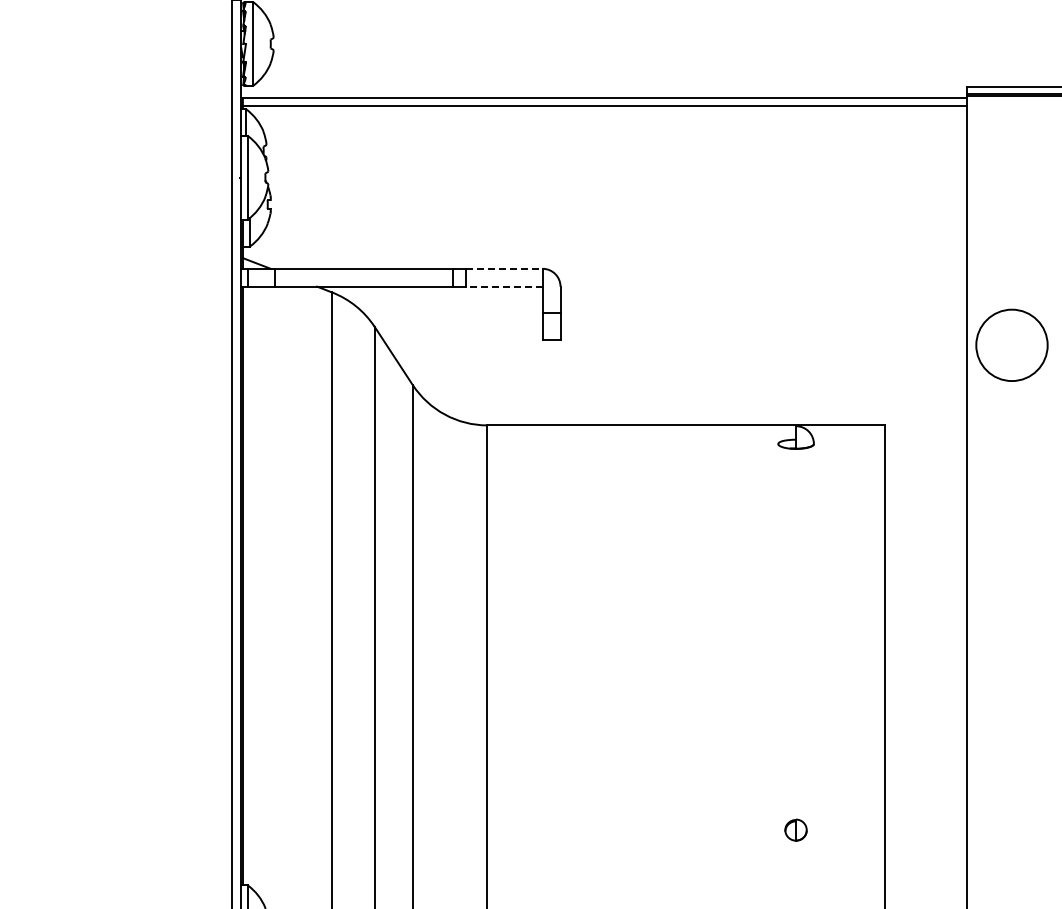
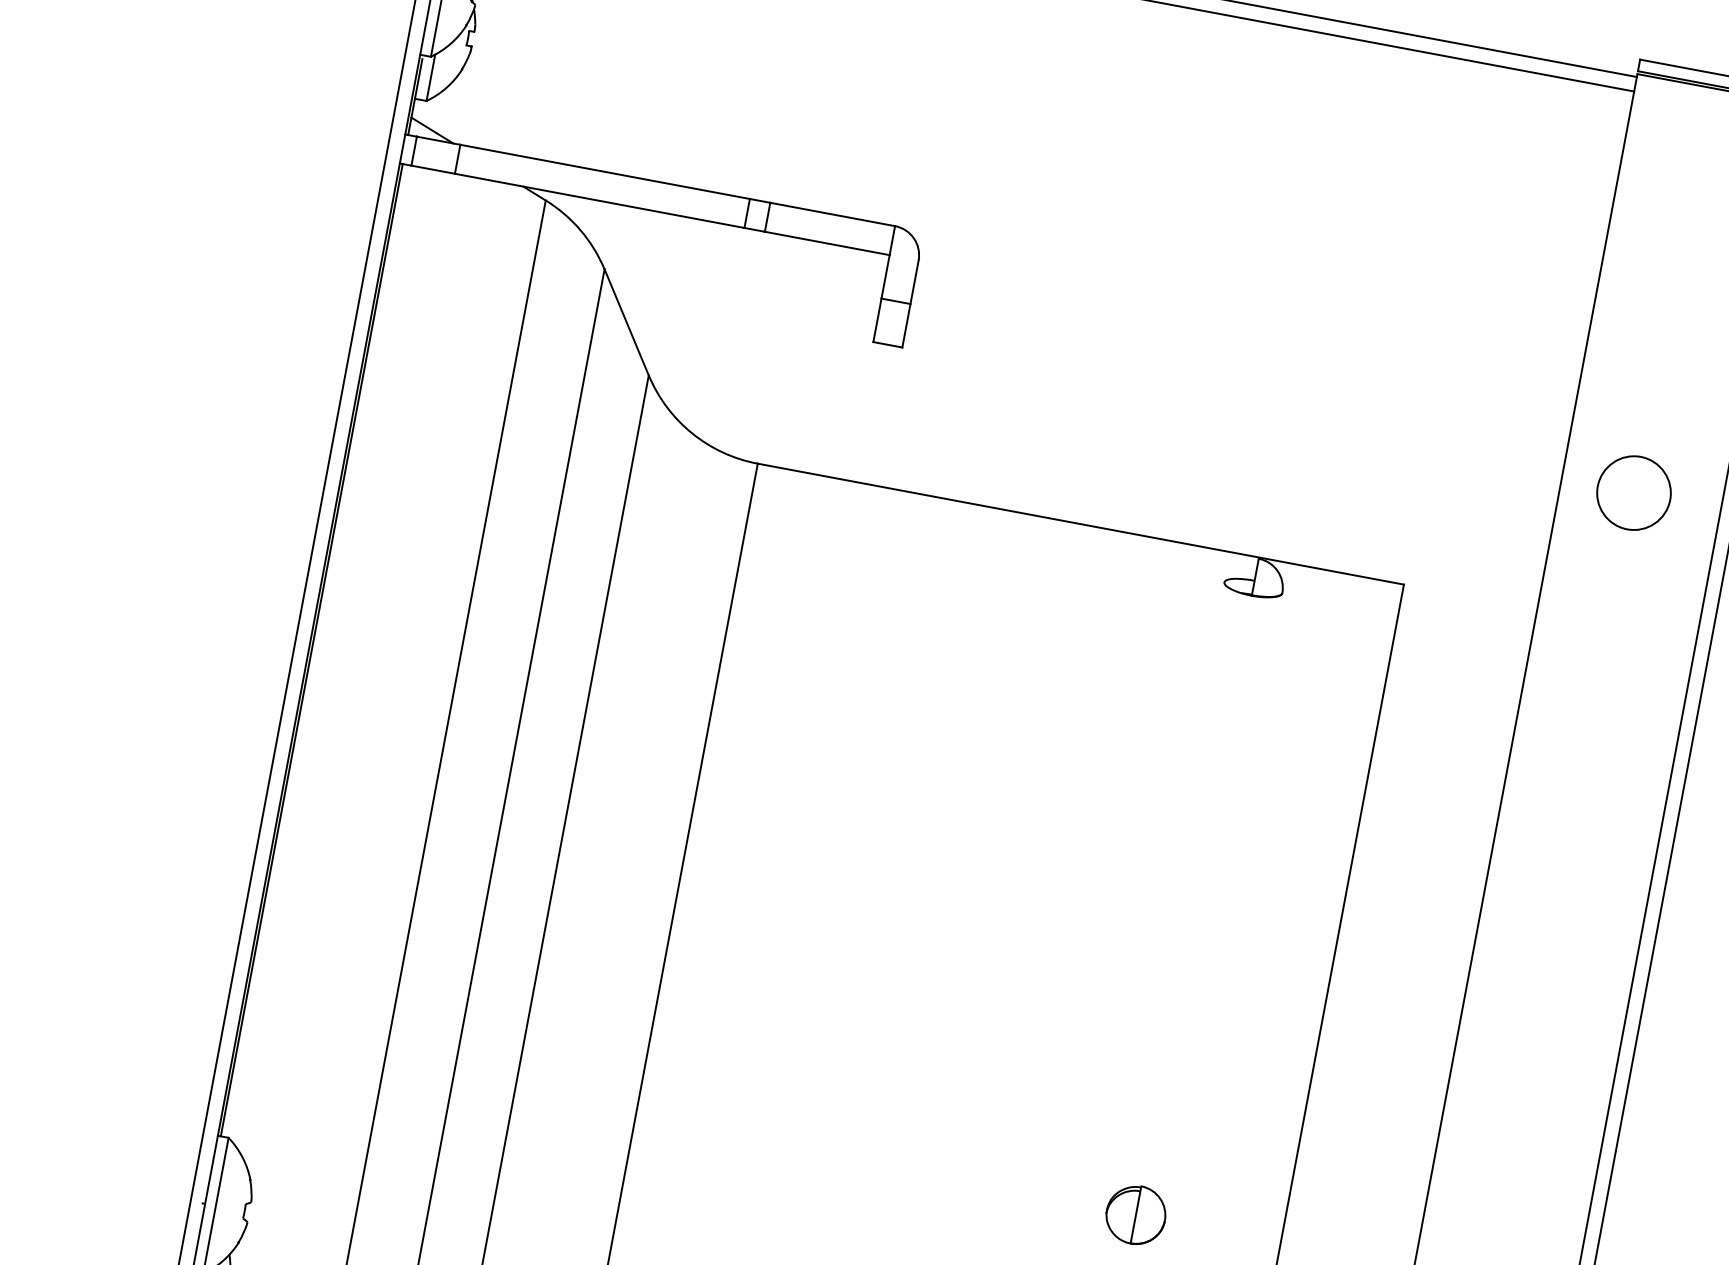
line: (504, 268) -> (833, 214), dashed -> solid
line: (503, 286) -> (826, 242), dashed -> solid
circle: (1011, 345) -> (1633, 493), size x0.62
part: (795, 829) -> (1135, 1213), size x1.67

